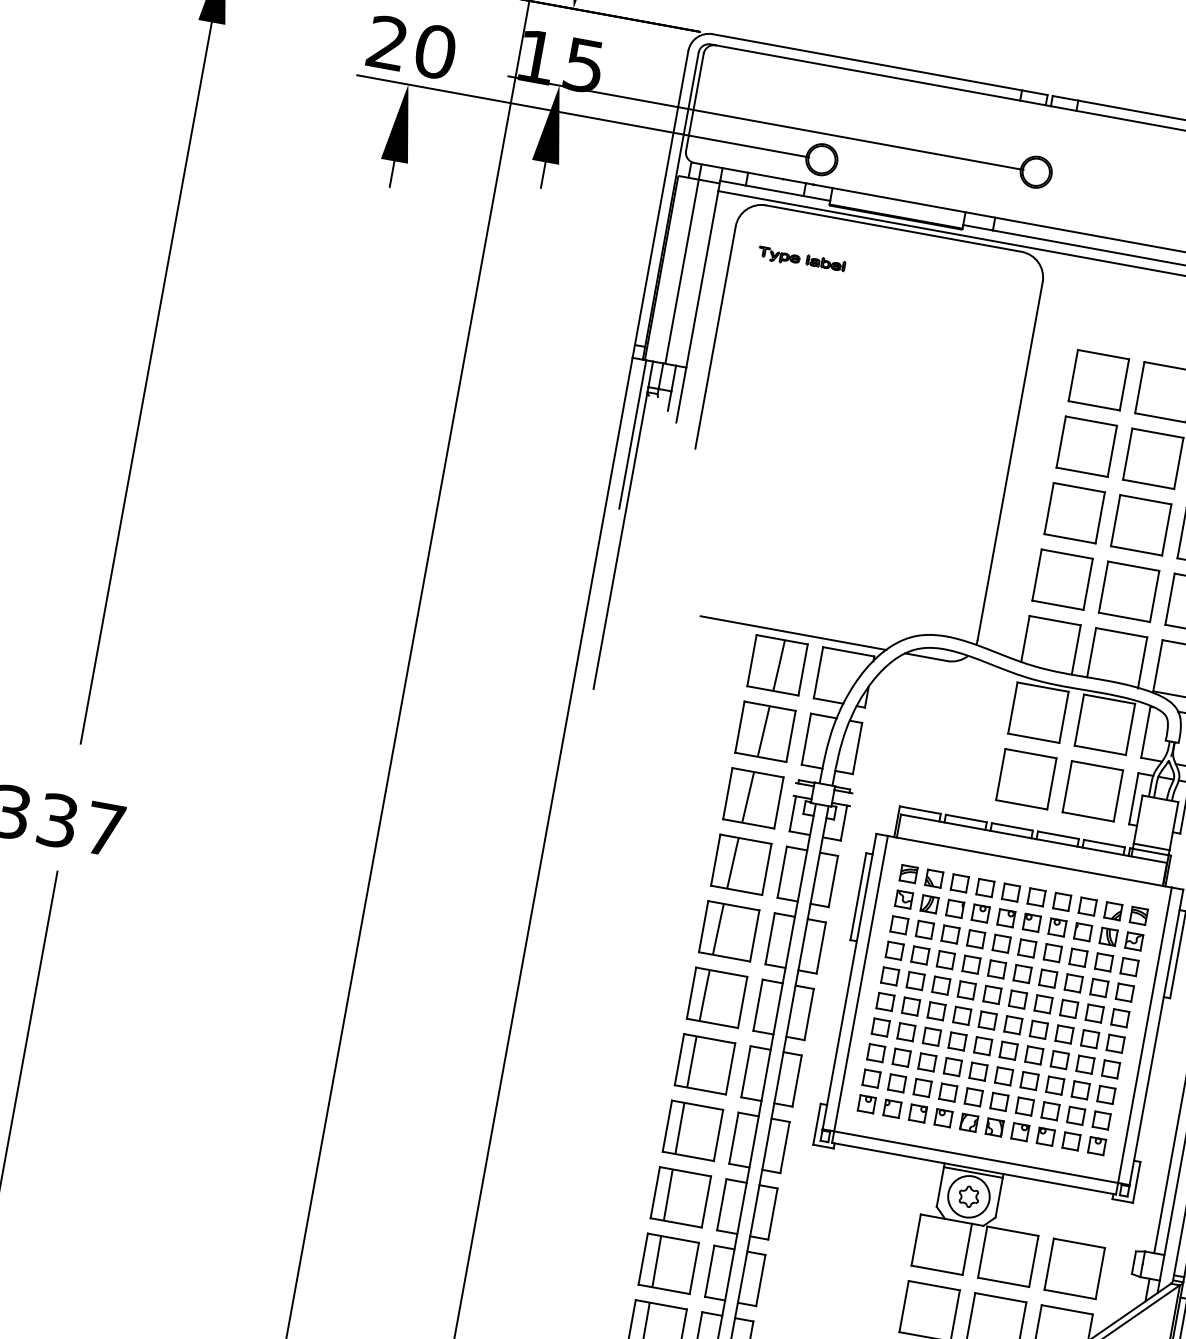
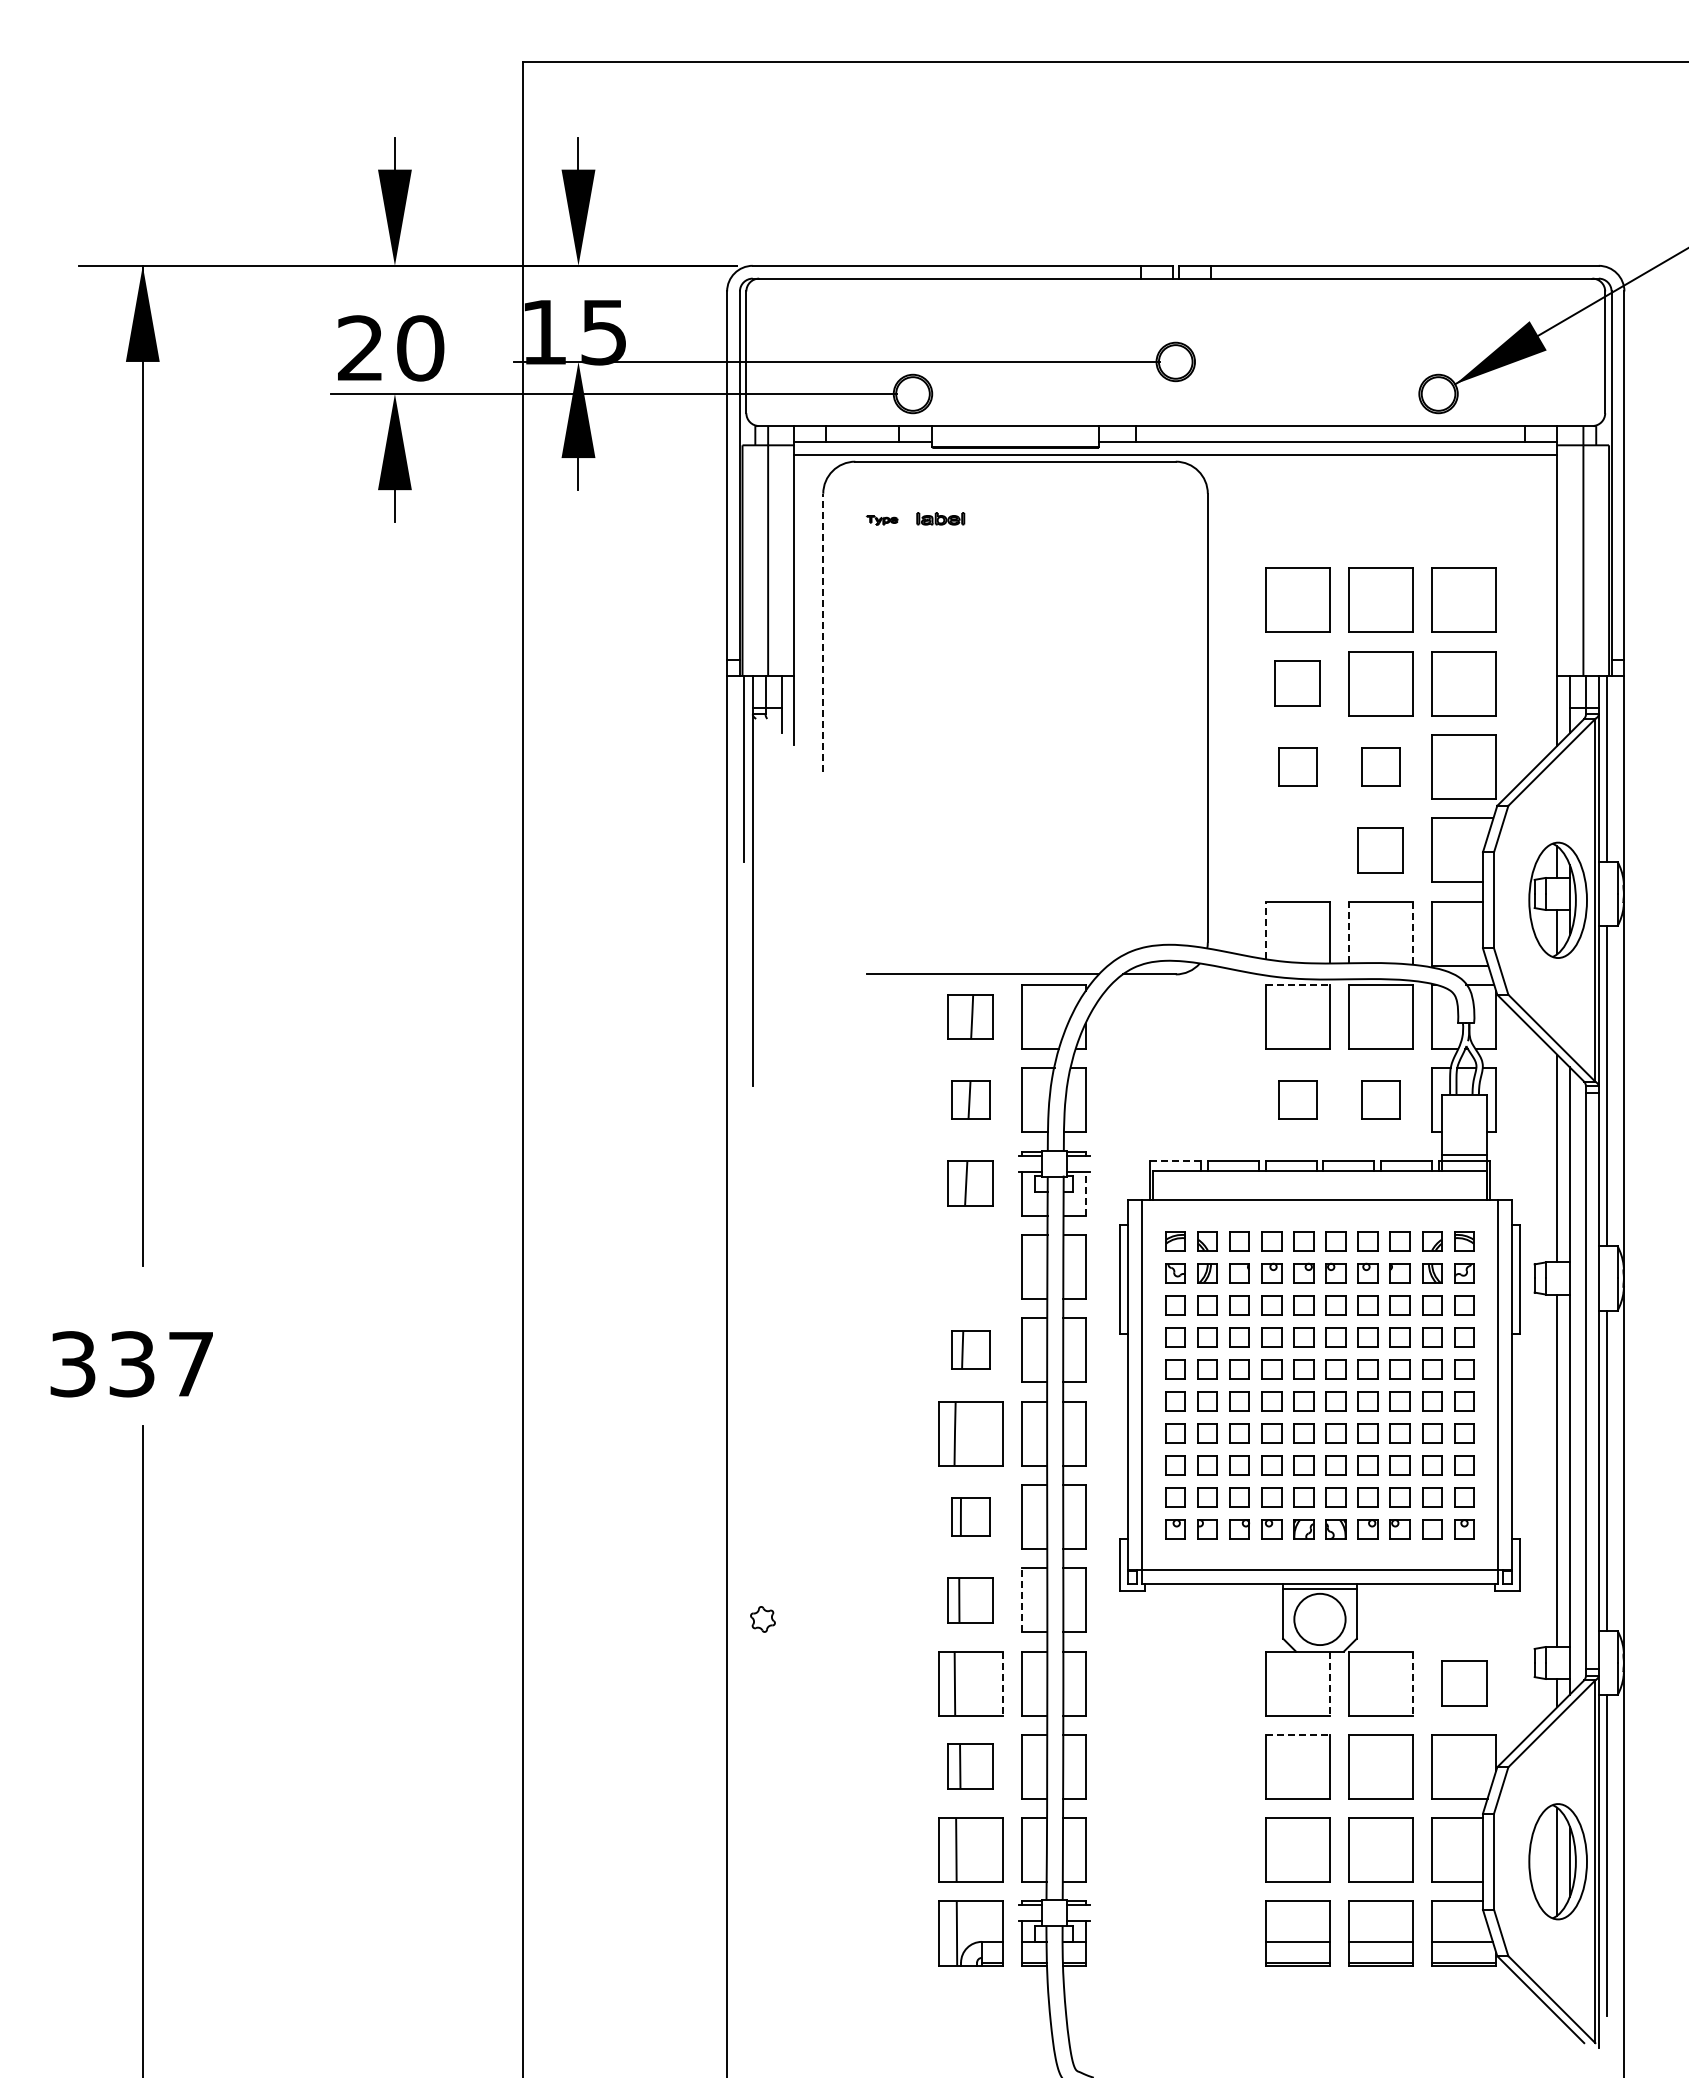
part: (778, 256) -> (881, 520), size x0.6
line: (715, 337) -> (823, 632), solid -> dashed
part: (1086, 446) -> (1297, 683), size x0.7
part: (1074, 512) -> (1297, 766), size x0.6
part: (1140, 524) -> (1380, 766), size x0.6
part: (1062, 579) -> (1297, 849), removed
part: (1128, 591) -> (1380, 849), size x0.7
line: (1025, 639) -> (1265, 930), solid -> dashed
line: (1091, 652) -> (1348, 932), solid -> dashed
line: (1142, 663) -> (1412, 934), solid -> dashed
part: (777, 664) -> (970, 1016), size x0.7
line: (1043, 686) -> (1298, 984), solid -> dashed
part: (765, 731) -> (970, 1099), size x0.6
part: (1026, 778) -> (1297, 1099), size x0.6
part: (1092, 790) -> (1380, 1099), size x0.6
part: (753, 798) -> (970, 1183), size x0.7
line: (920, 810) -> (1175, 1161), solid -> dashed
line: (844, 822) -> (1086, 1193), solid -> dashed
part: (741, 864) -> (970, 1266), removed
part: (729, 930) -> (970, 1349), size x0.6
part: (704, 1063) -> (970, 1516), size x0.6
part: (692, 1130) -> (970, 1599), size x0.7
line: (733, 1137) -> (1021, 1599), solid -> dashed
part: (968, 1196) -> (762, 1619), moved
line: (706, 1202) -> (1002, 1684), solid -> dashed
line: (967, 1250) -> (1329, 1684), solid -> dashed
line: (1033, 1262) -> (1412, 1684), solid -> dashed
part: (668, 1263) -> (970, 1766), size x0.7
part: (1074, 1268) -> (1463, 1683), size x0.7
line: (935, 1285) -> (1298, 1734), solid -> dashed

